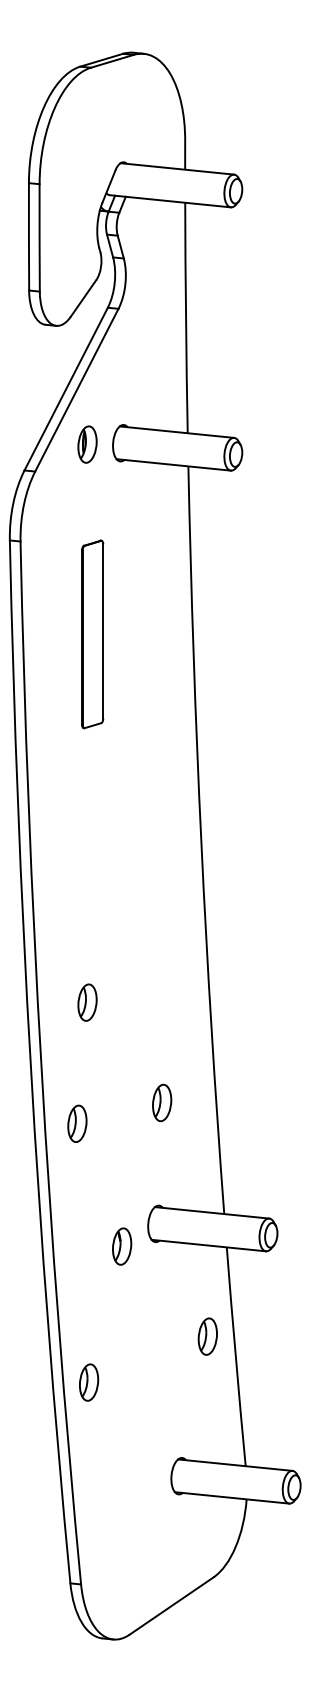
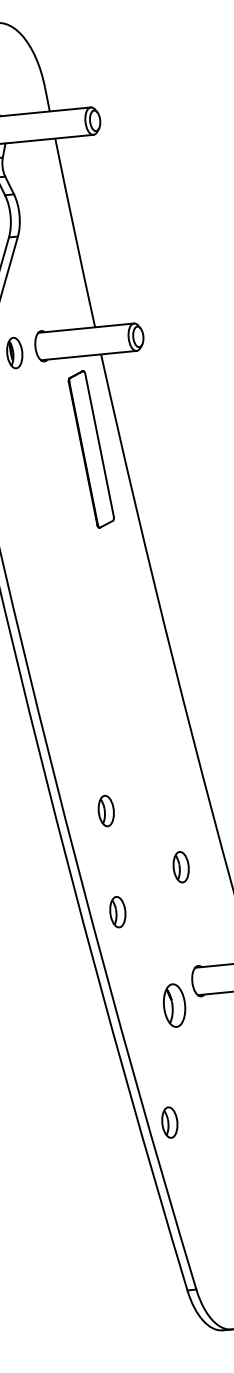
part: (92, 634) -> (91, 449), moved
part: (162, 1102) -> (181, 866), moved
part: (122, 1246) -> (174, 1005), size x1.4

